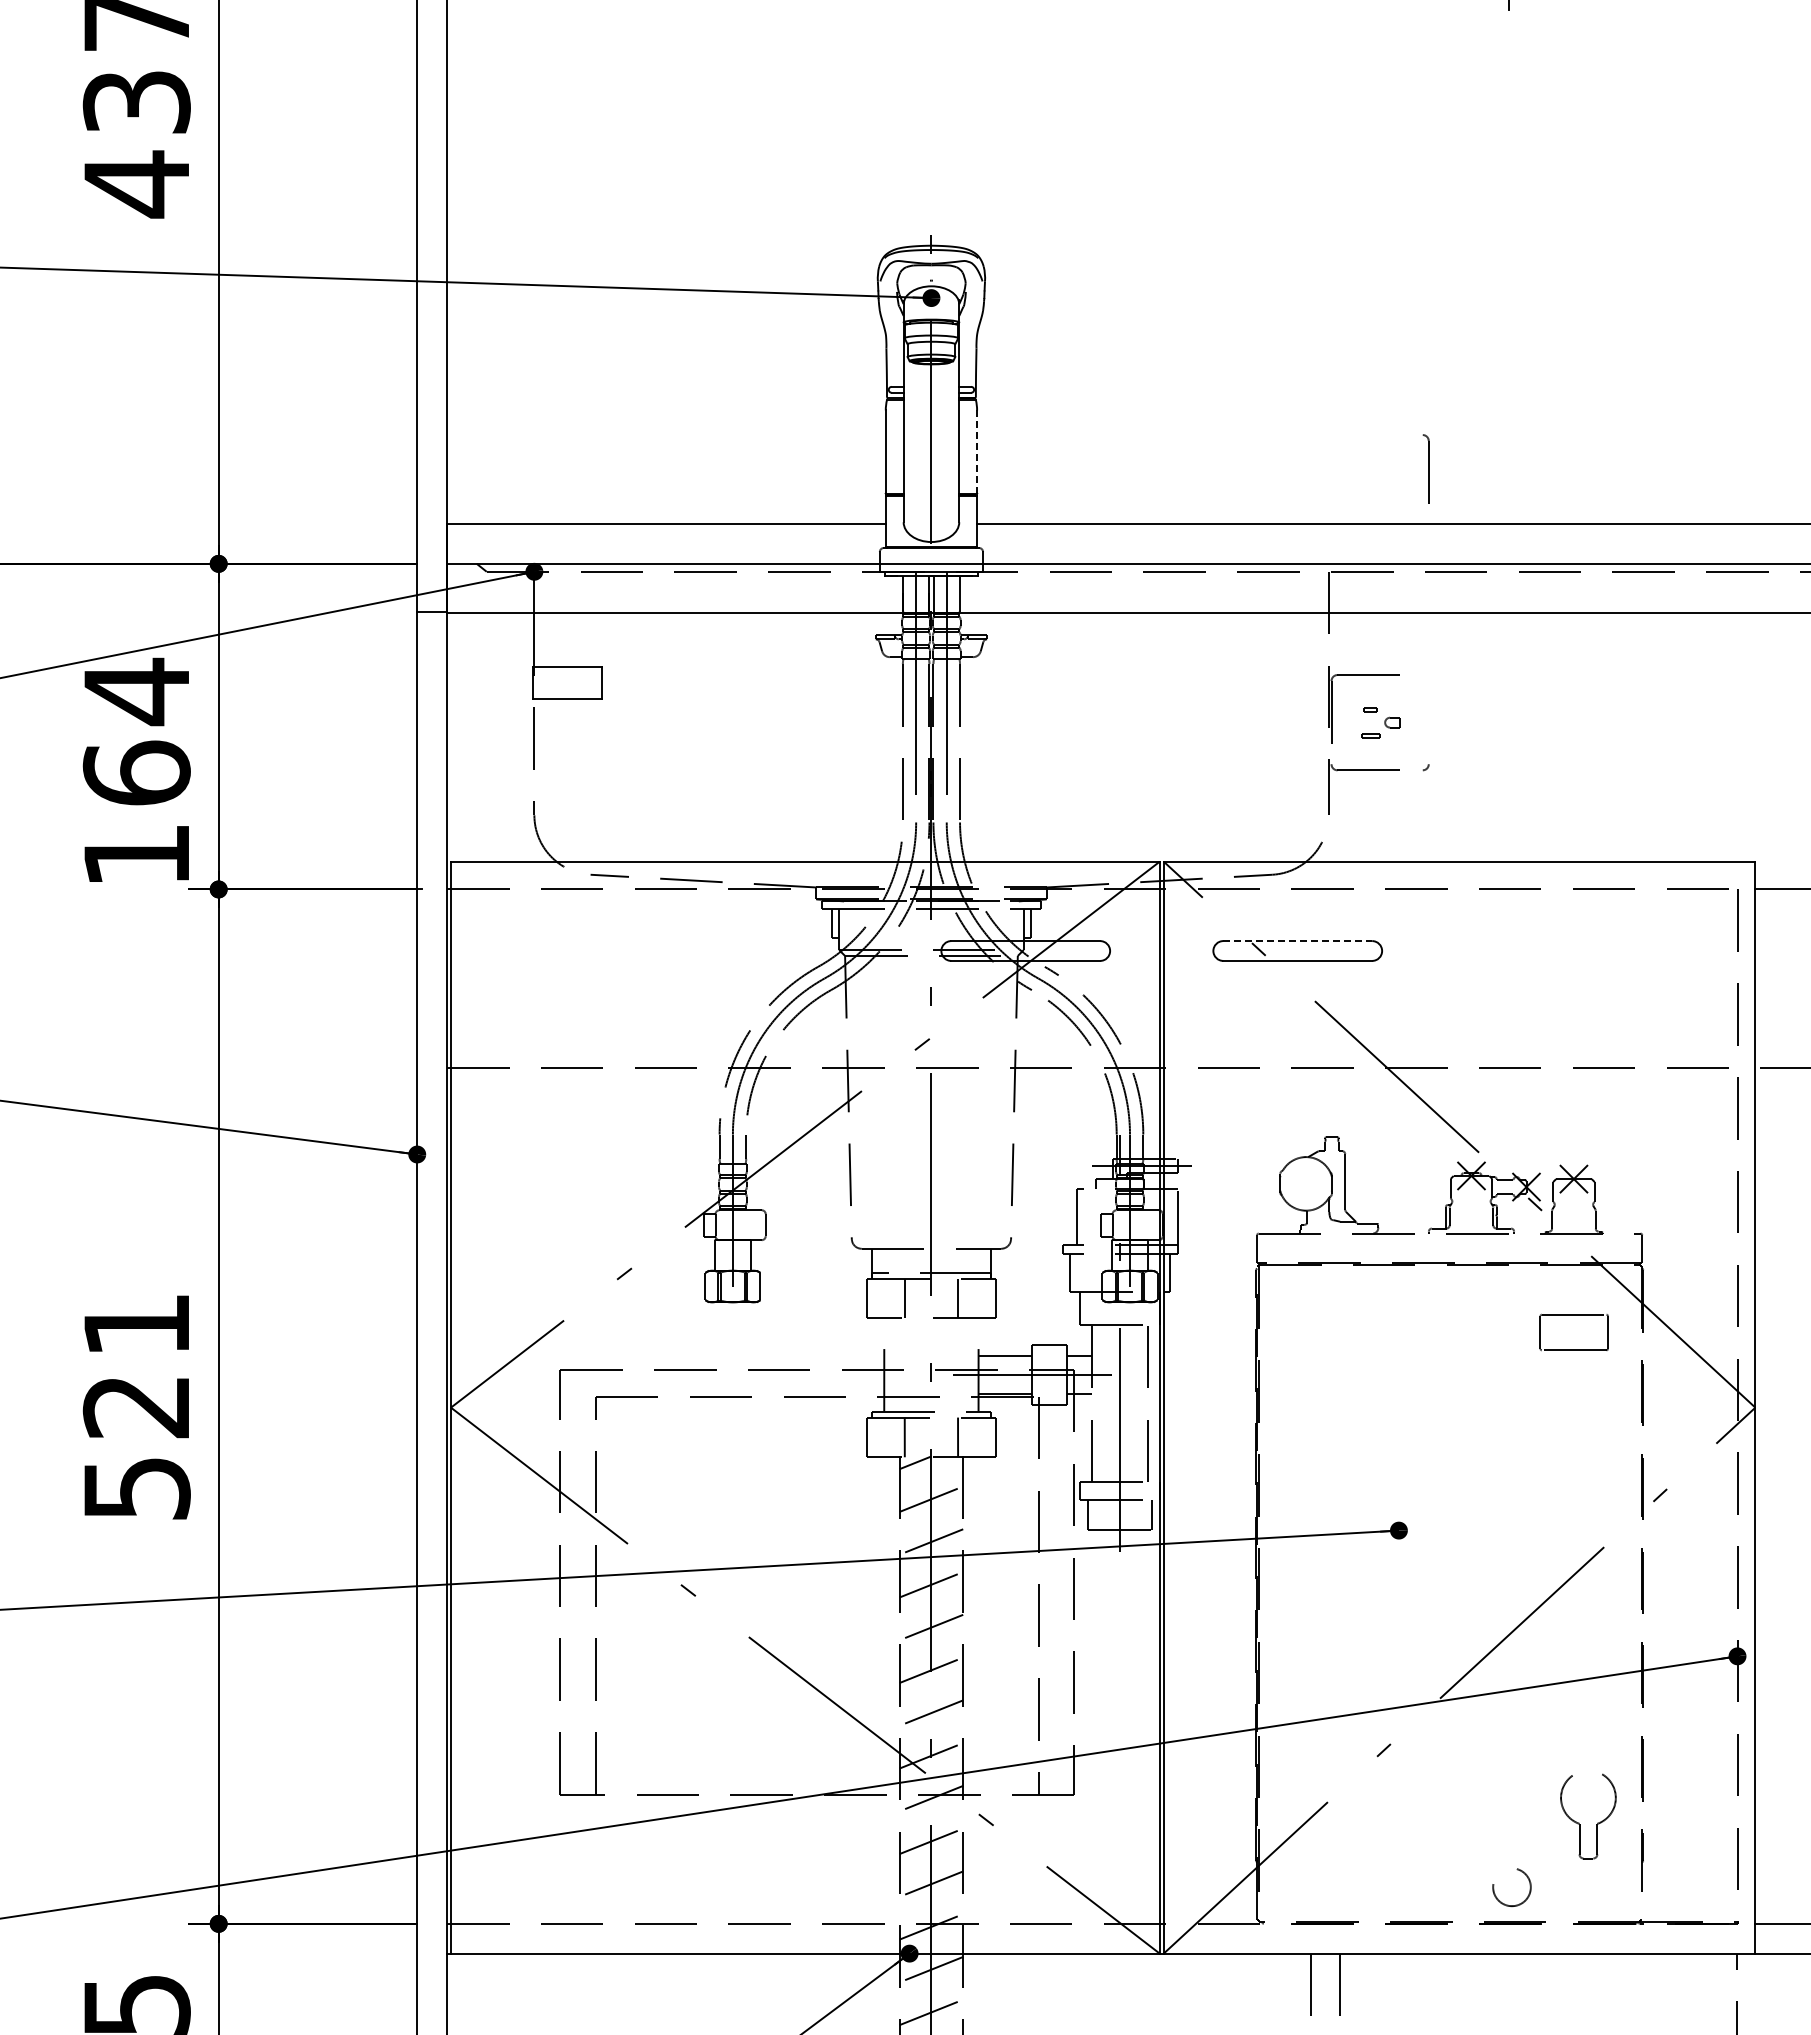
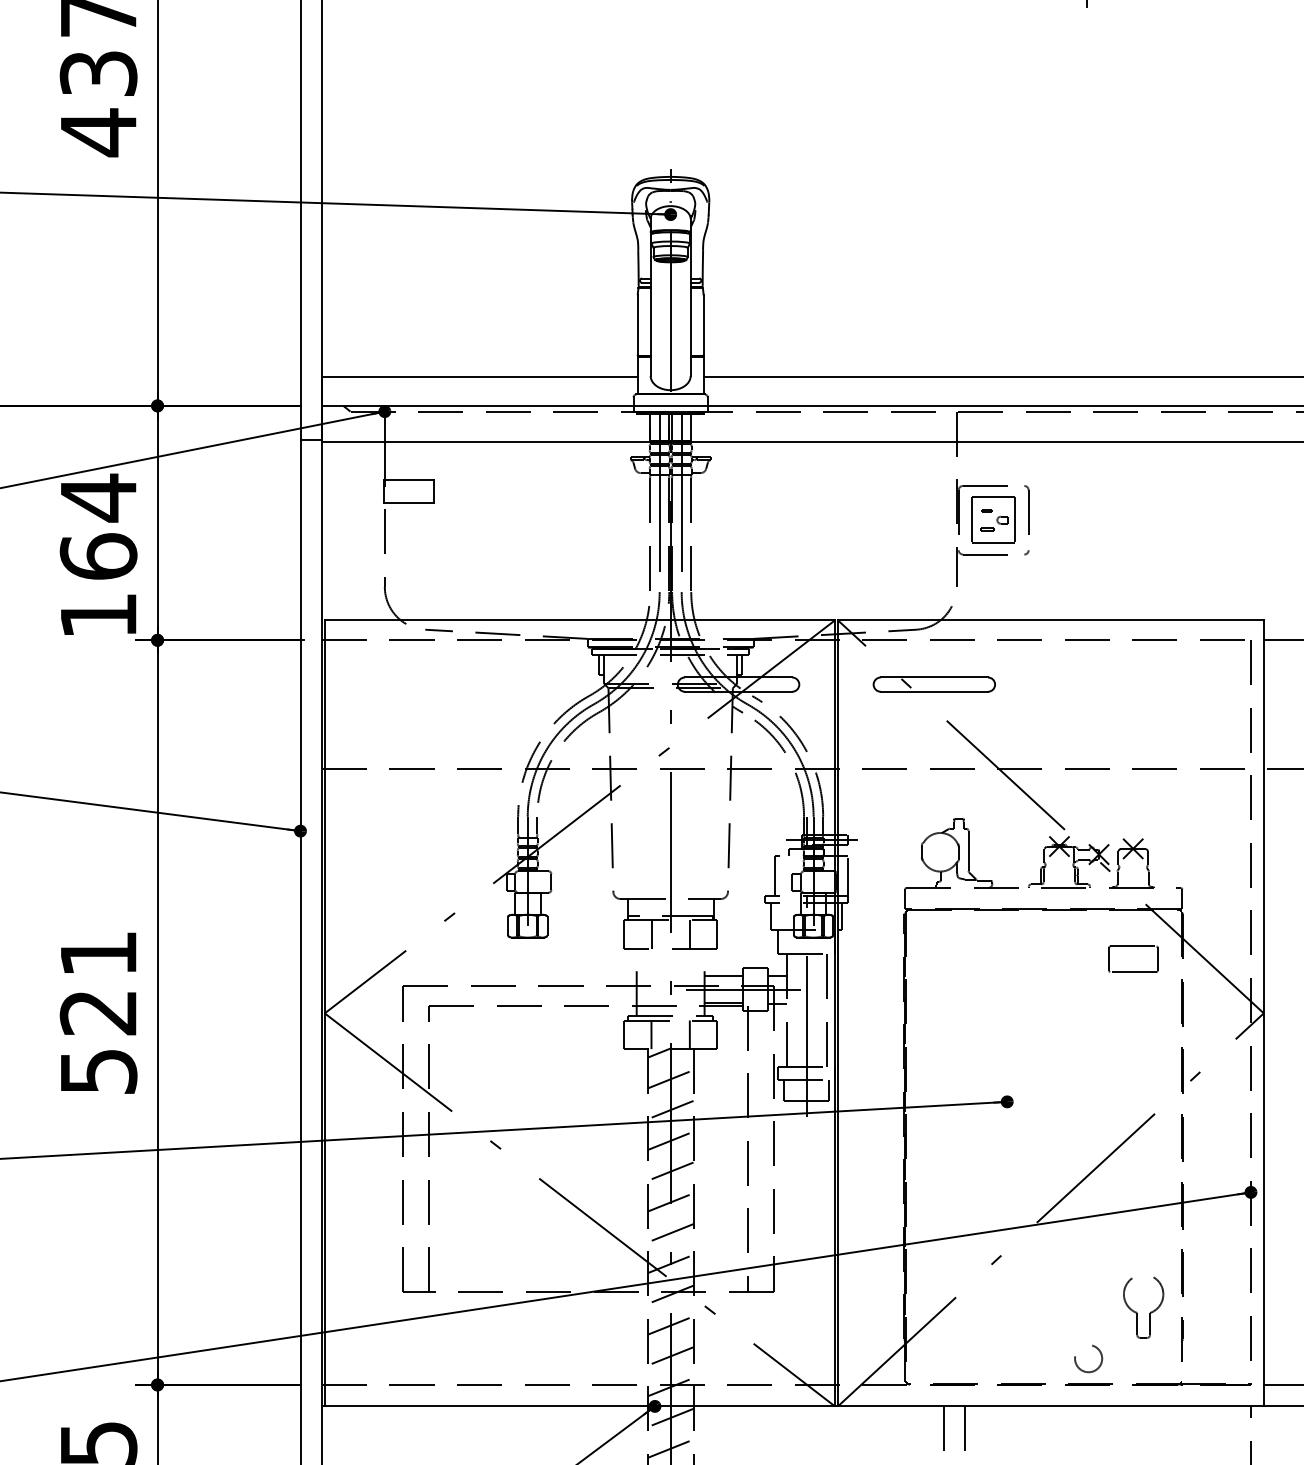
line: (977, 452) -> (703, 325), dashed -> solid
part: (1425, 468) -> (1026, 510), moved
part: (1379, 722) -> (993, 520), added
line: (1298, 941) -> (934, 677), dashed -> solid

